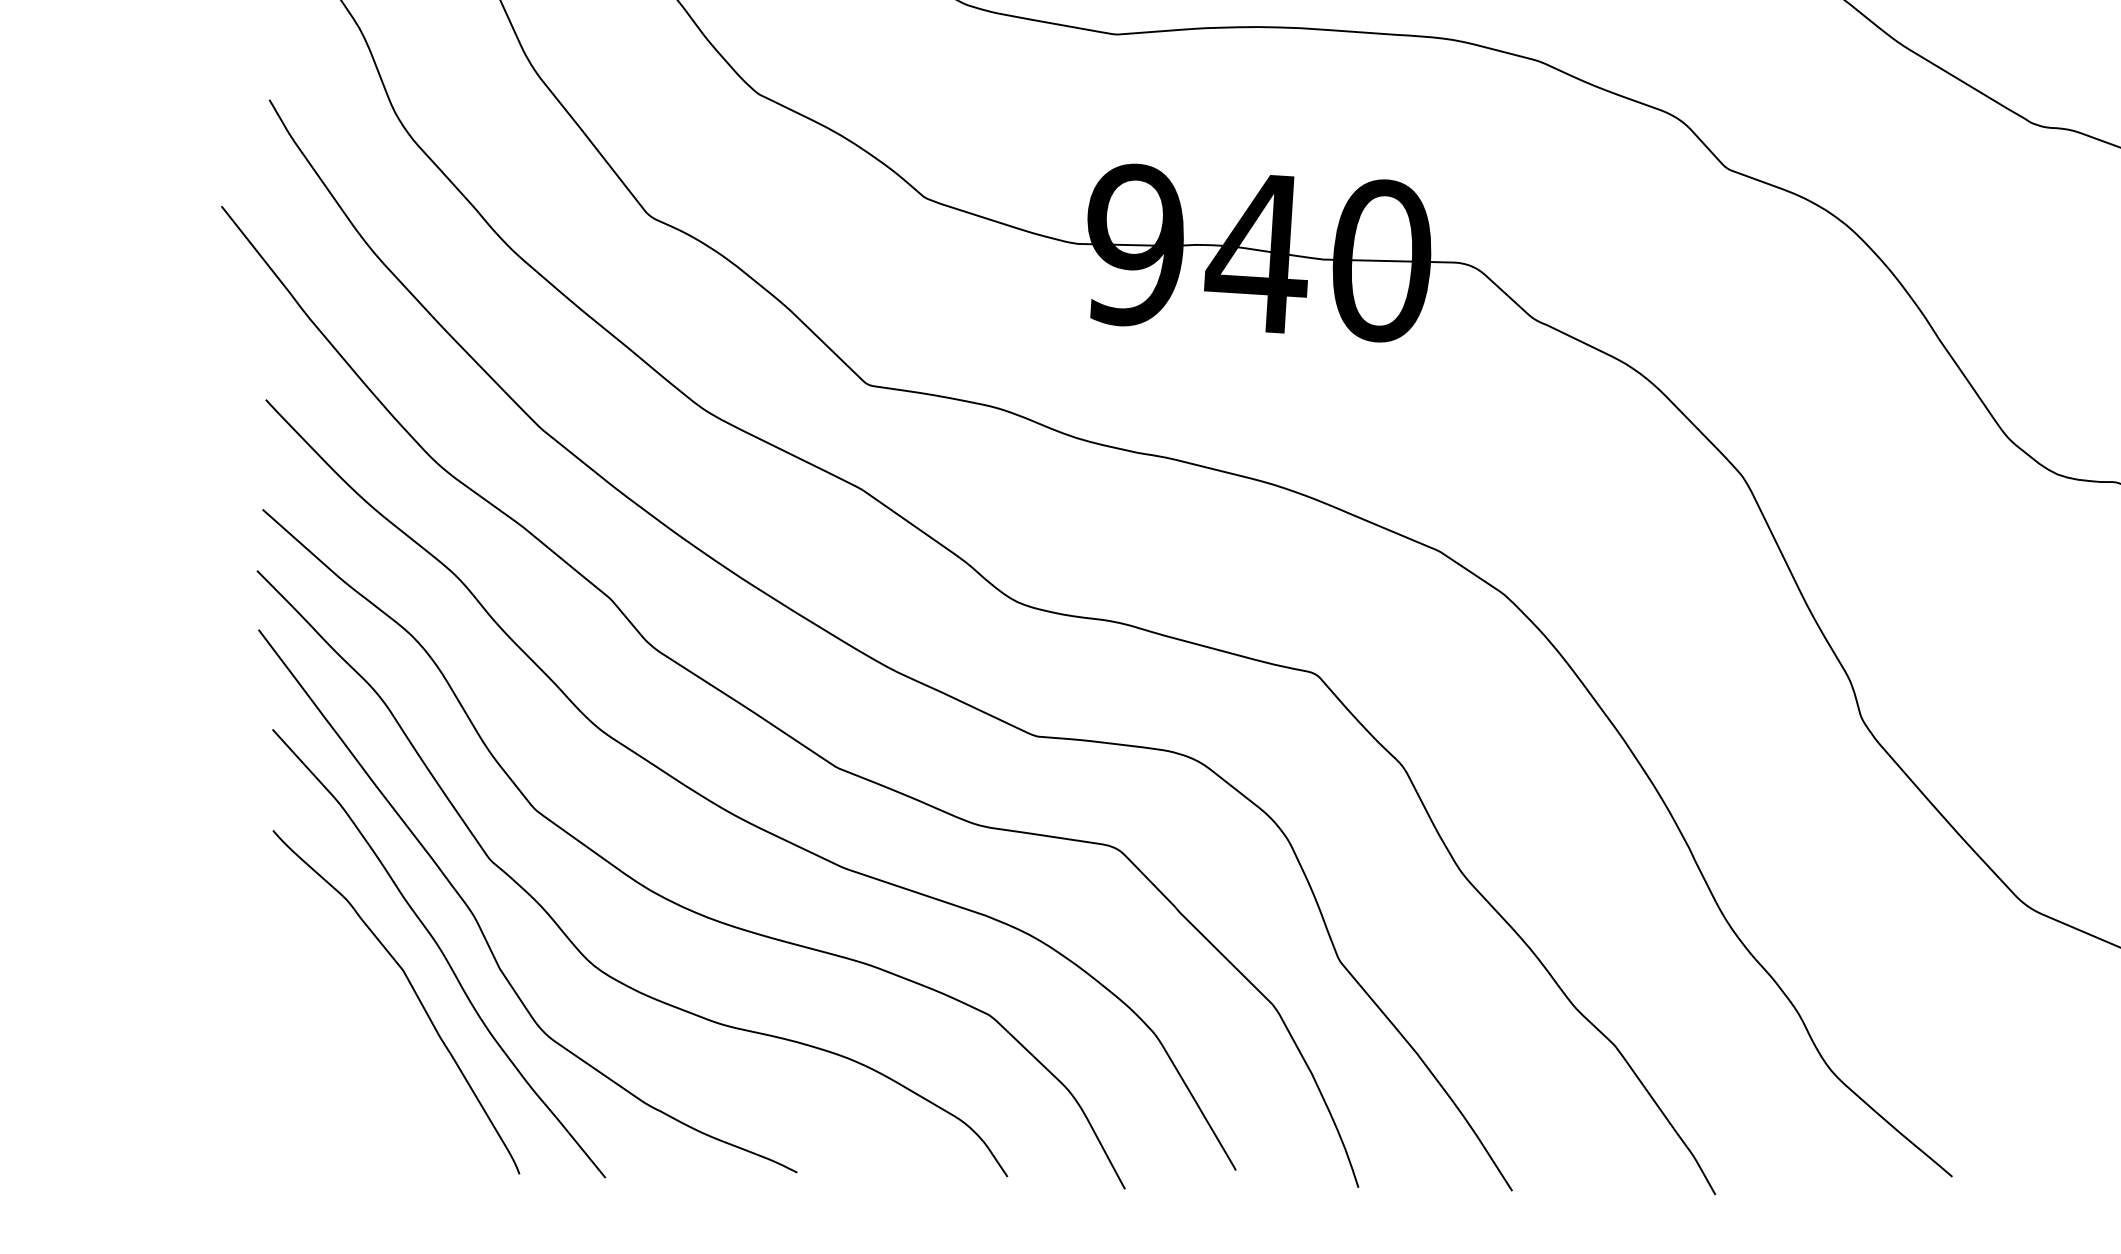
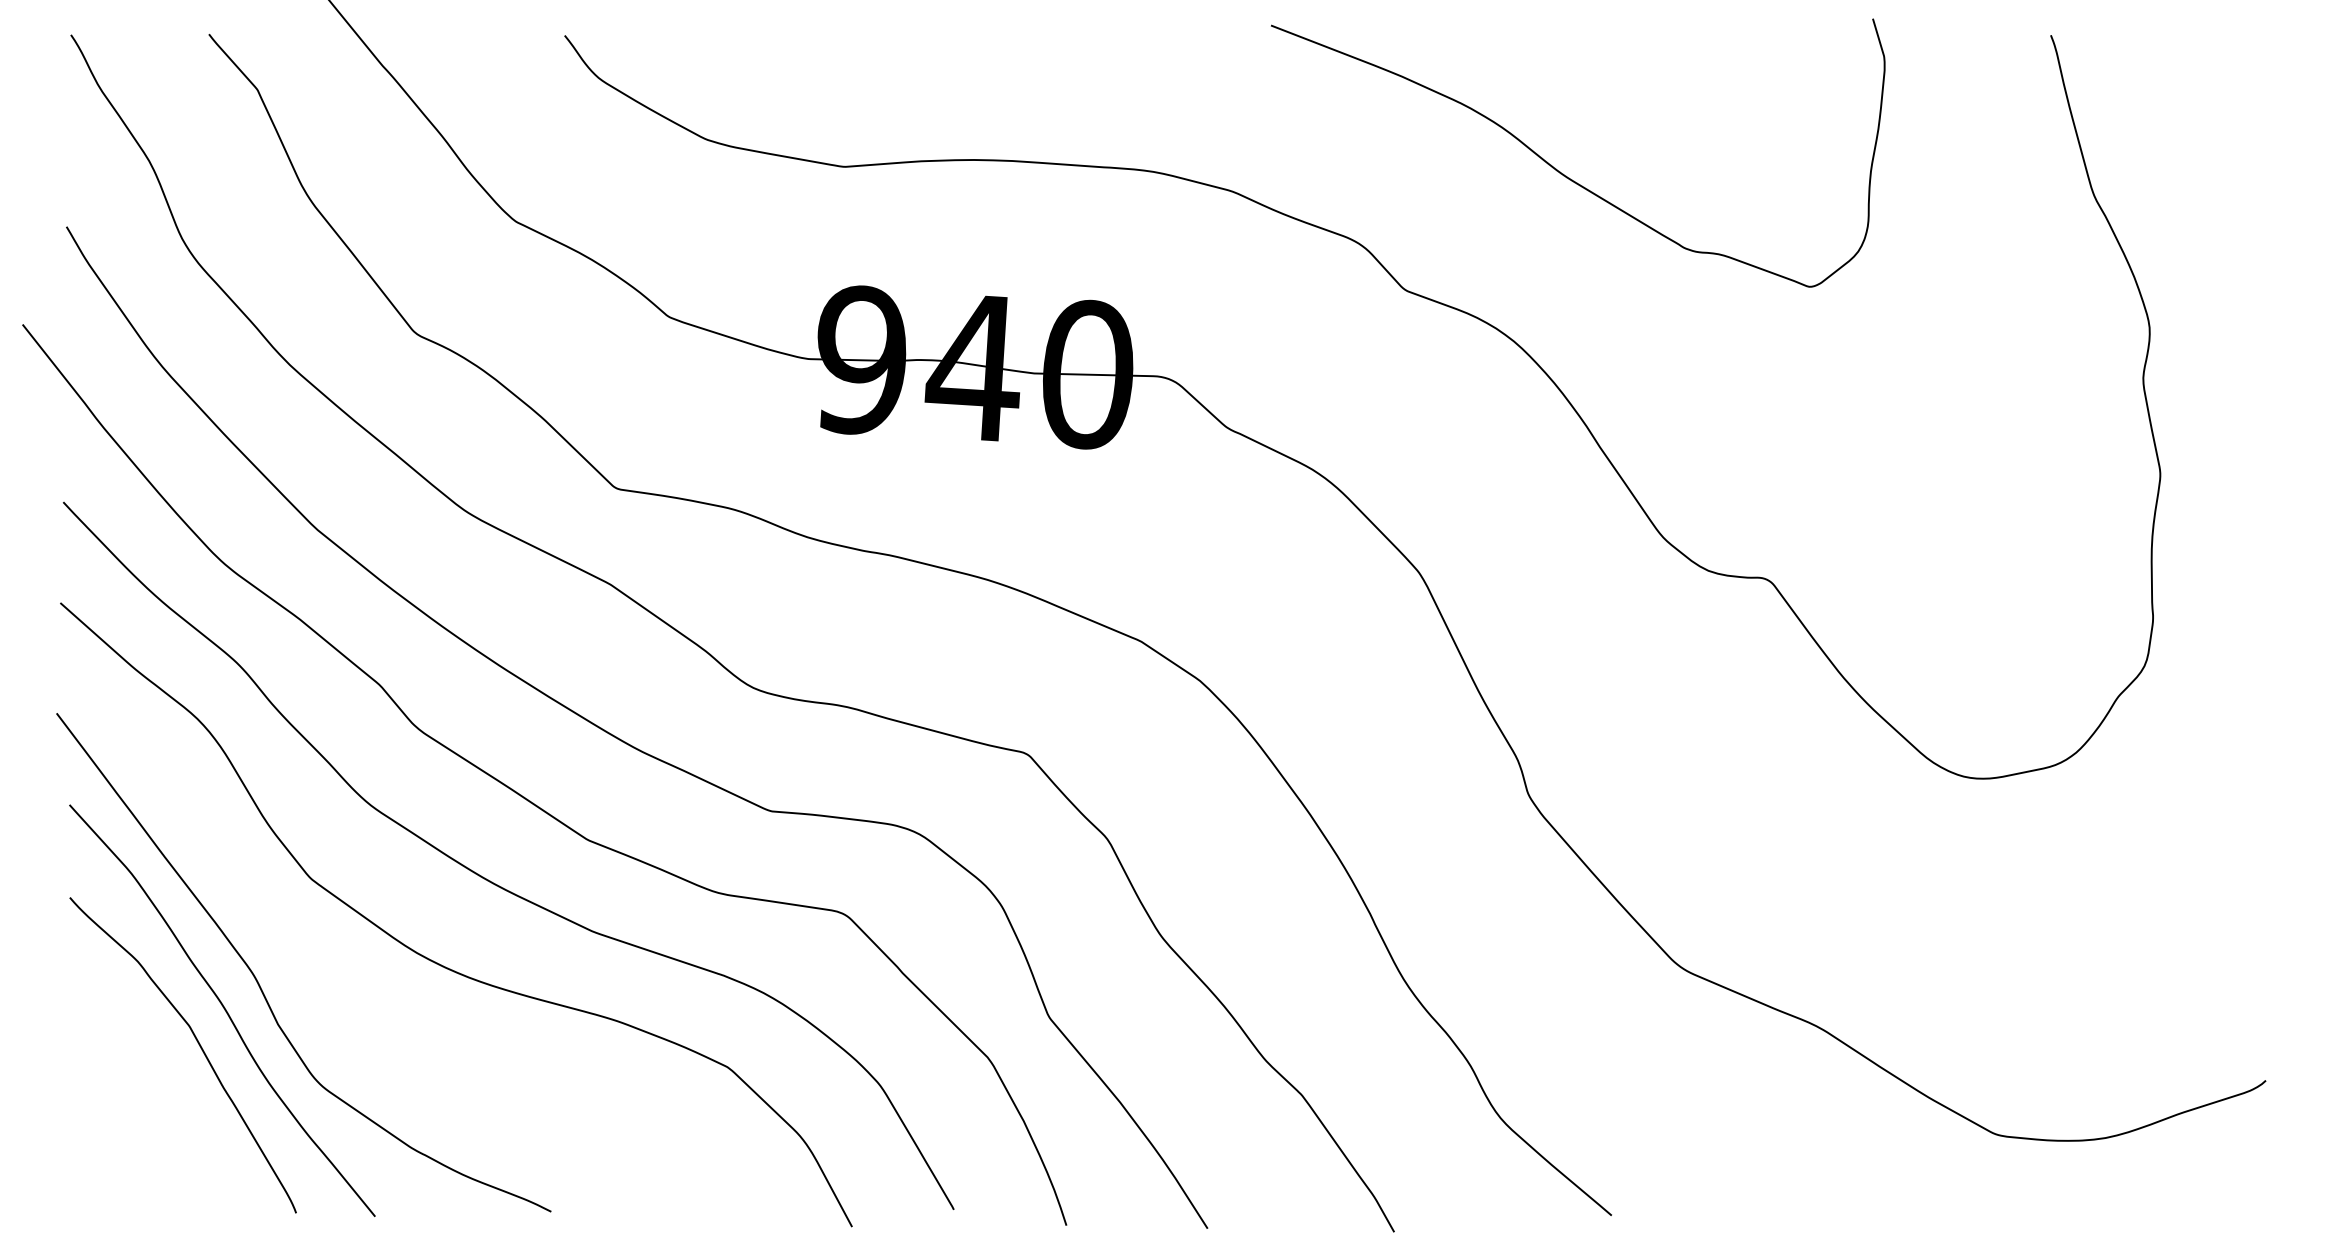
curve: (564, 931) -> (337, 990), removed

